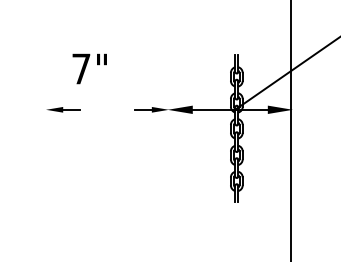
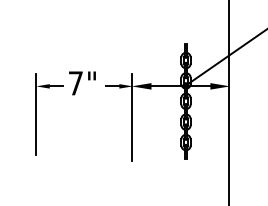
text: (89, 68) -> (82, 82), moved
line: (45, 145) -> (35, 114), added
line: (167, 149) -> (131, 117), added

